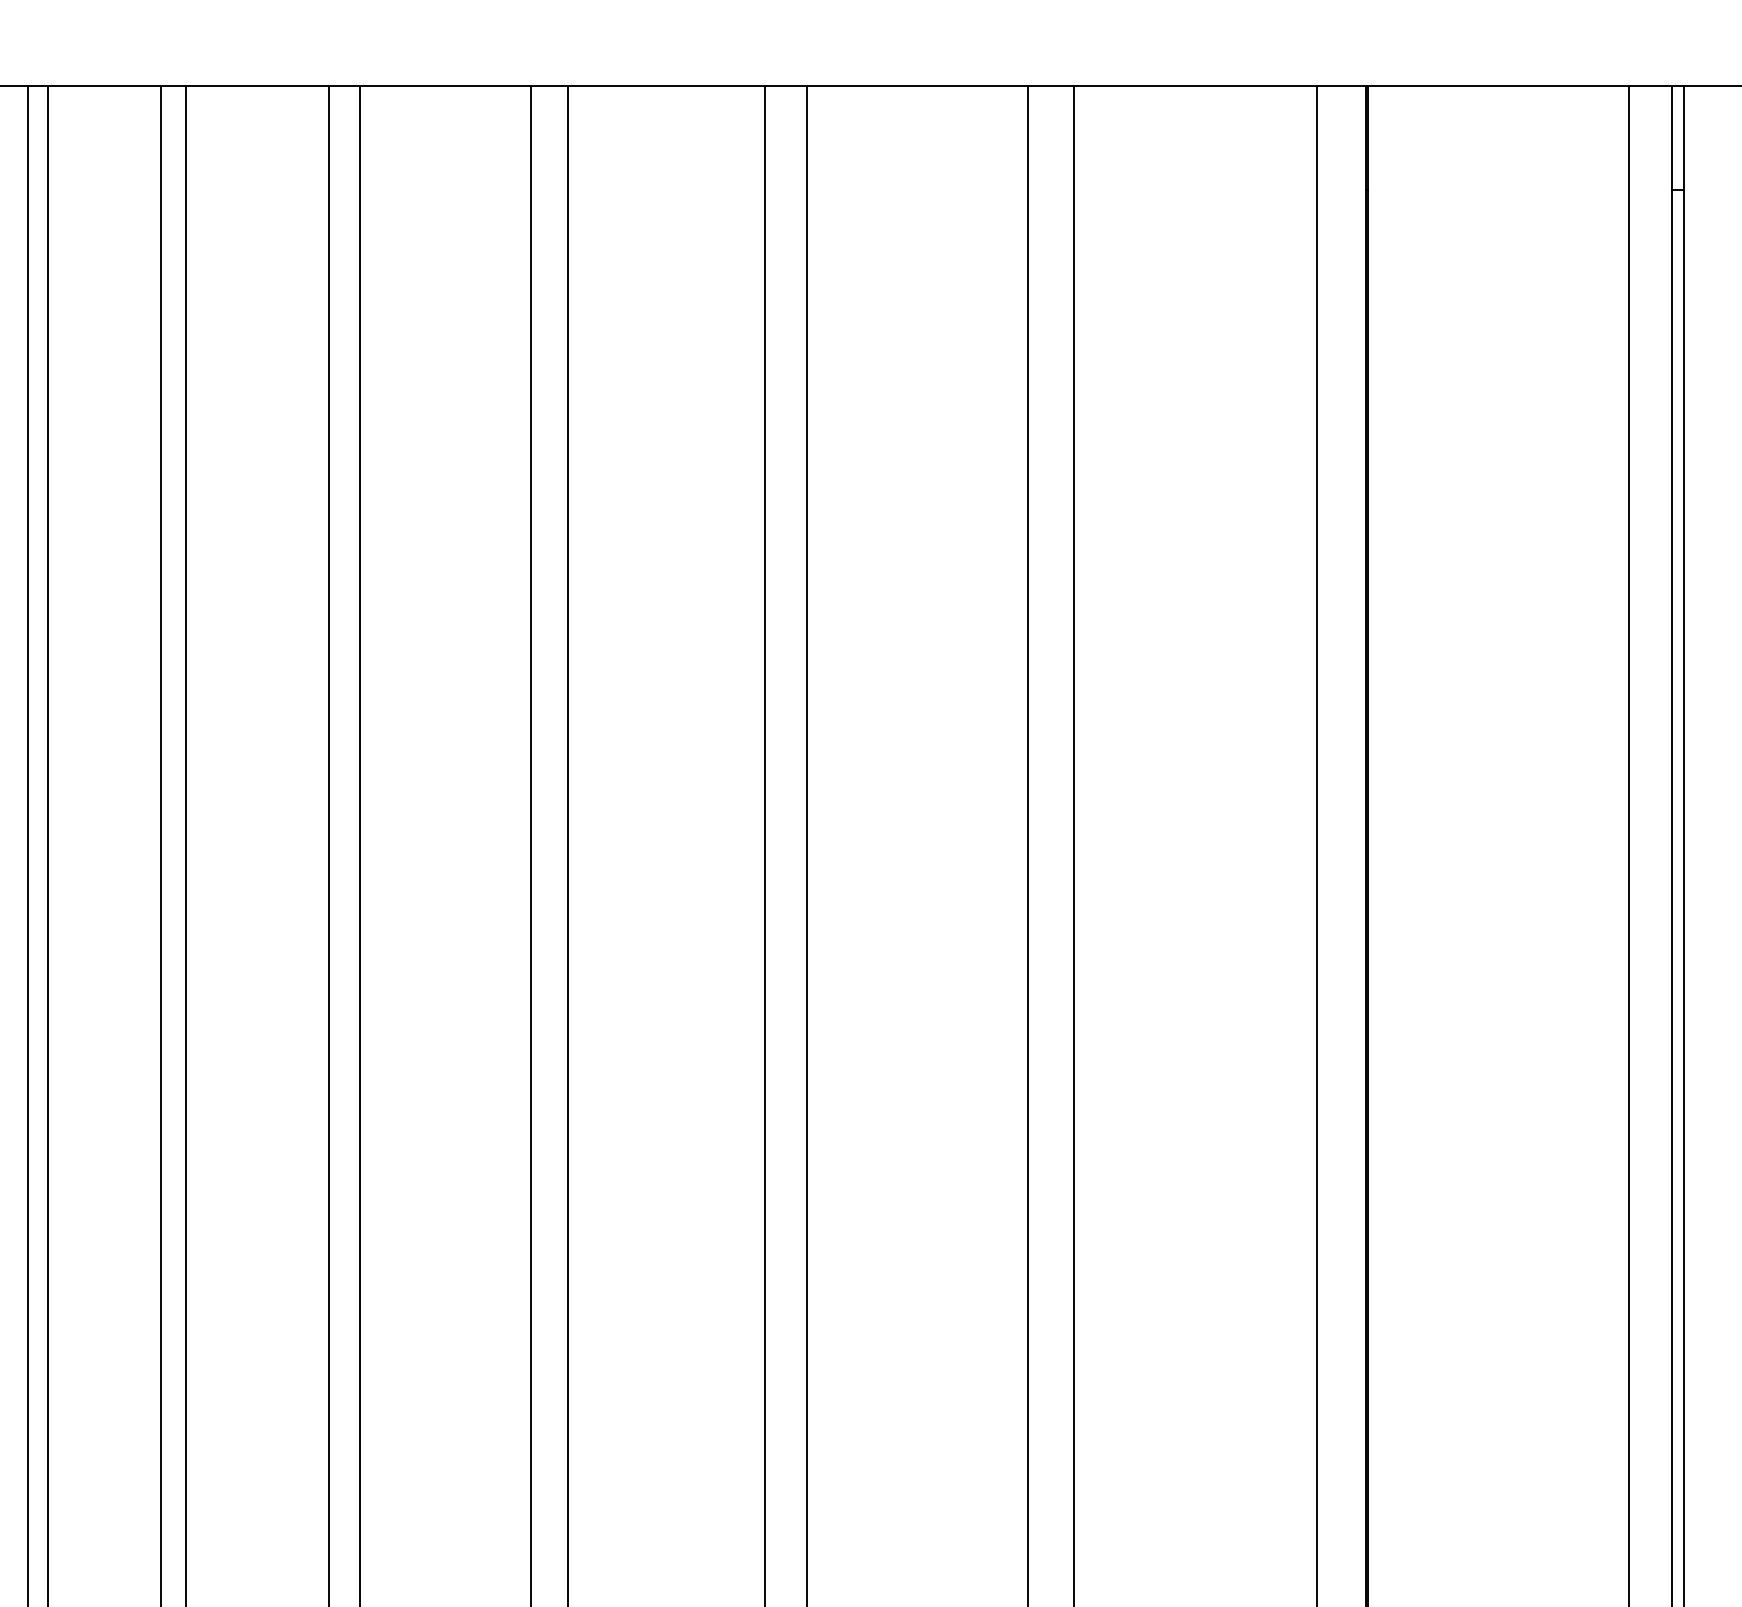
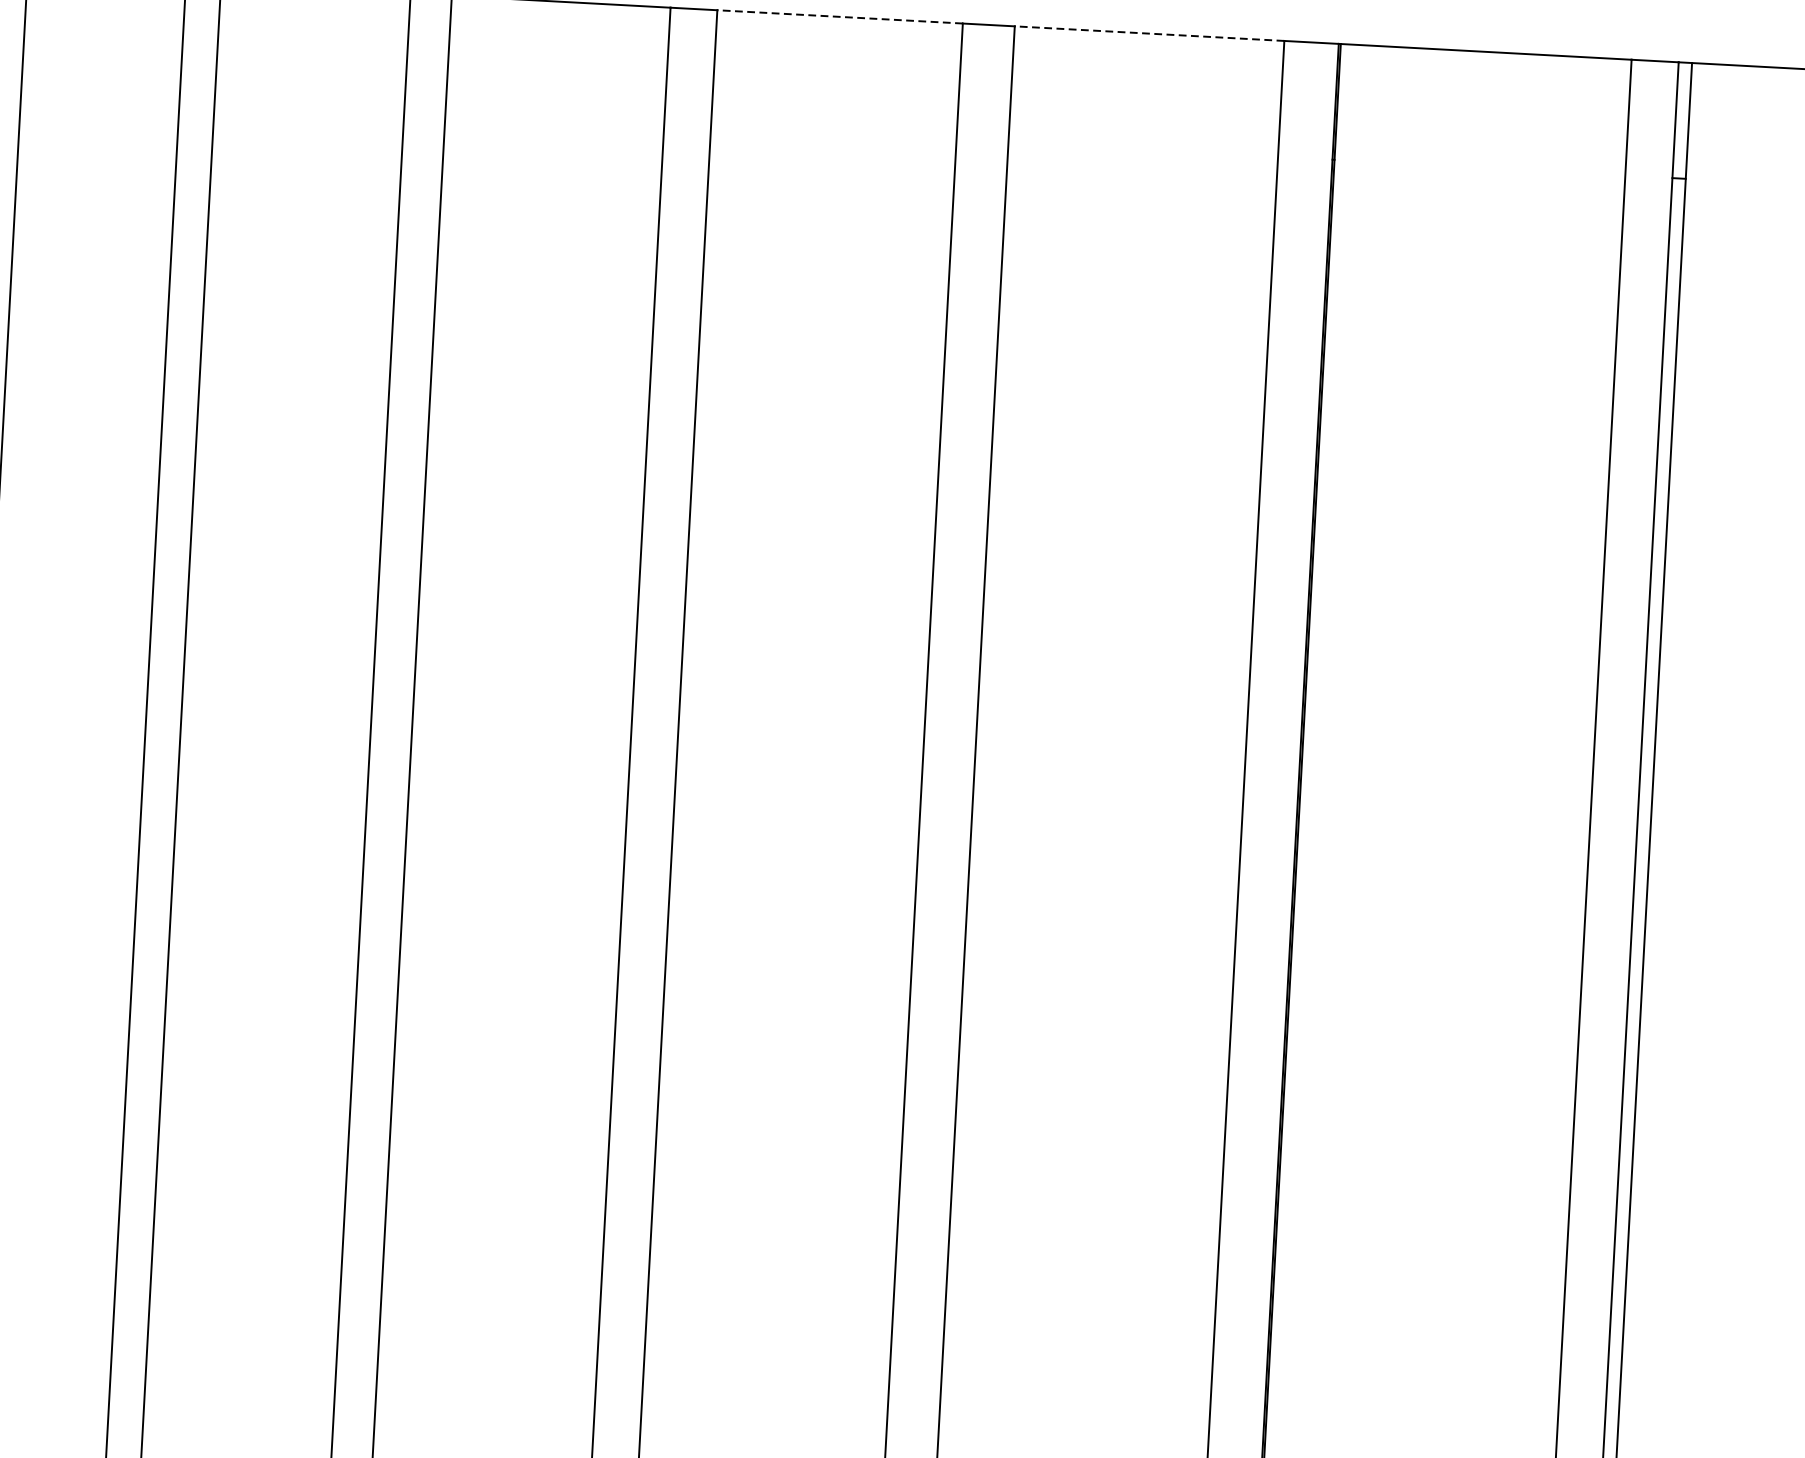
line: (916, 85) -> (839, 16), solid -> dashed
line: (1195, 85) -> (1149, 33), solid -> dashed

